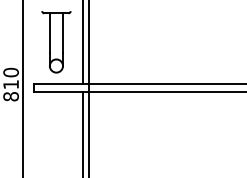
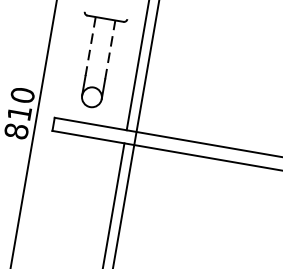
line: (49, 33) -> (90, 46), solid -> dashed
line: (63, 33) -> (110, 50), solid -> dashed

